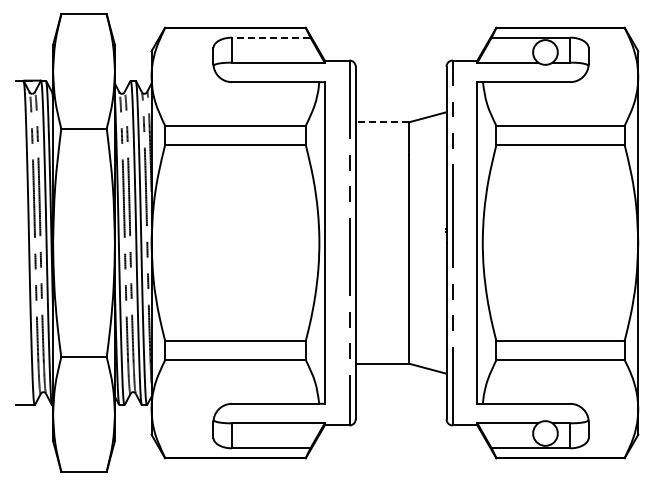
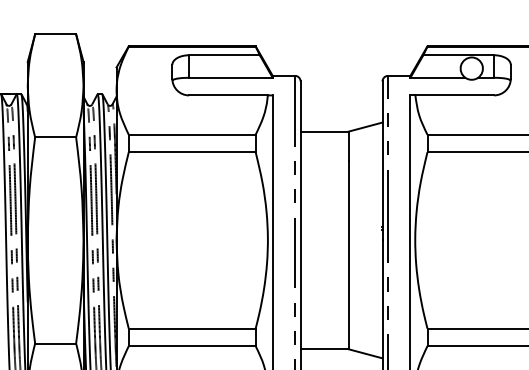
line: (270, 37) -> (223, 55), dashed -> solid
line: (382, 122) -> (324, 131), dashed -> solid

